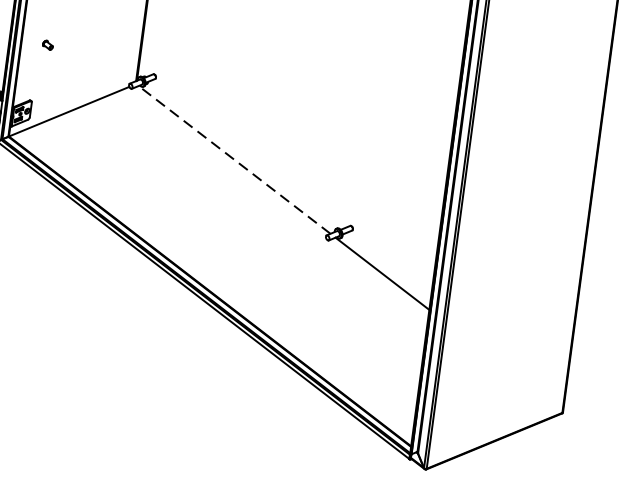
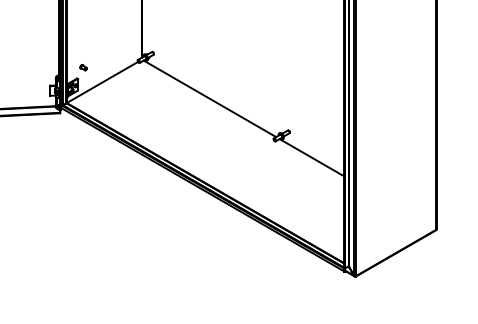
part: (47, 44) -> (83, 67), moved
line: (233, 159) -> (209, 98), dashed -> solid

